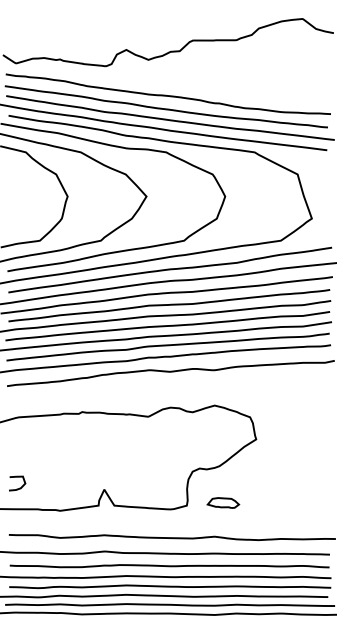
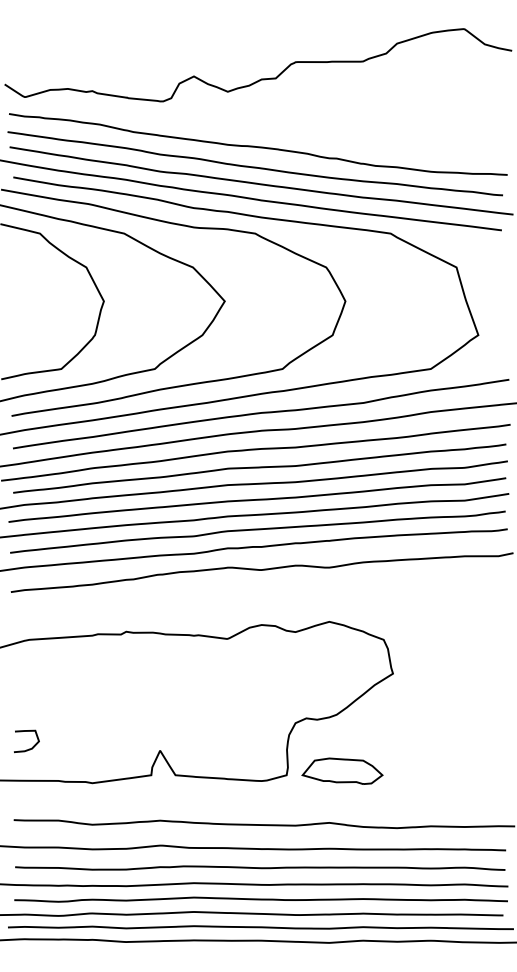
part: (223, 502) -> (342, 770), size x1.67

